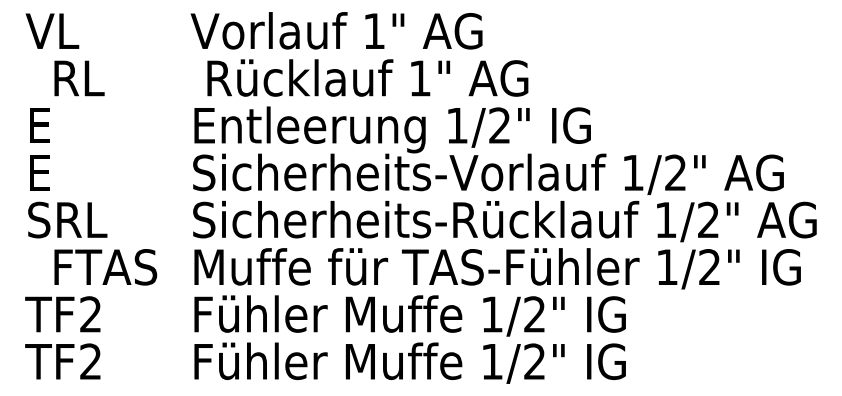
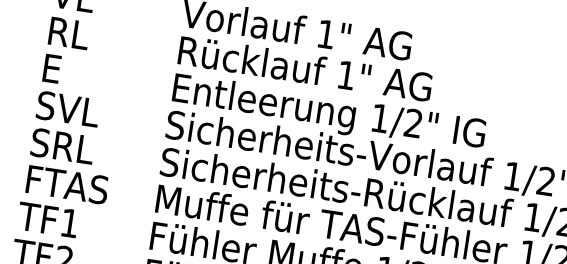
text: (367, 77) -> (305, 68), moved
text: (79, 78) -> (69, 33), moved
text: (67, 172) -> (68, 108), E -> SVL
text: (105, 267) -> (67, 185), moved
text: (90, 314) -> (69, 223), TF2 -> TF1

